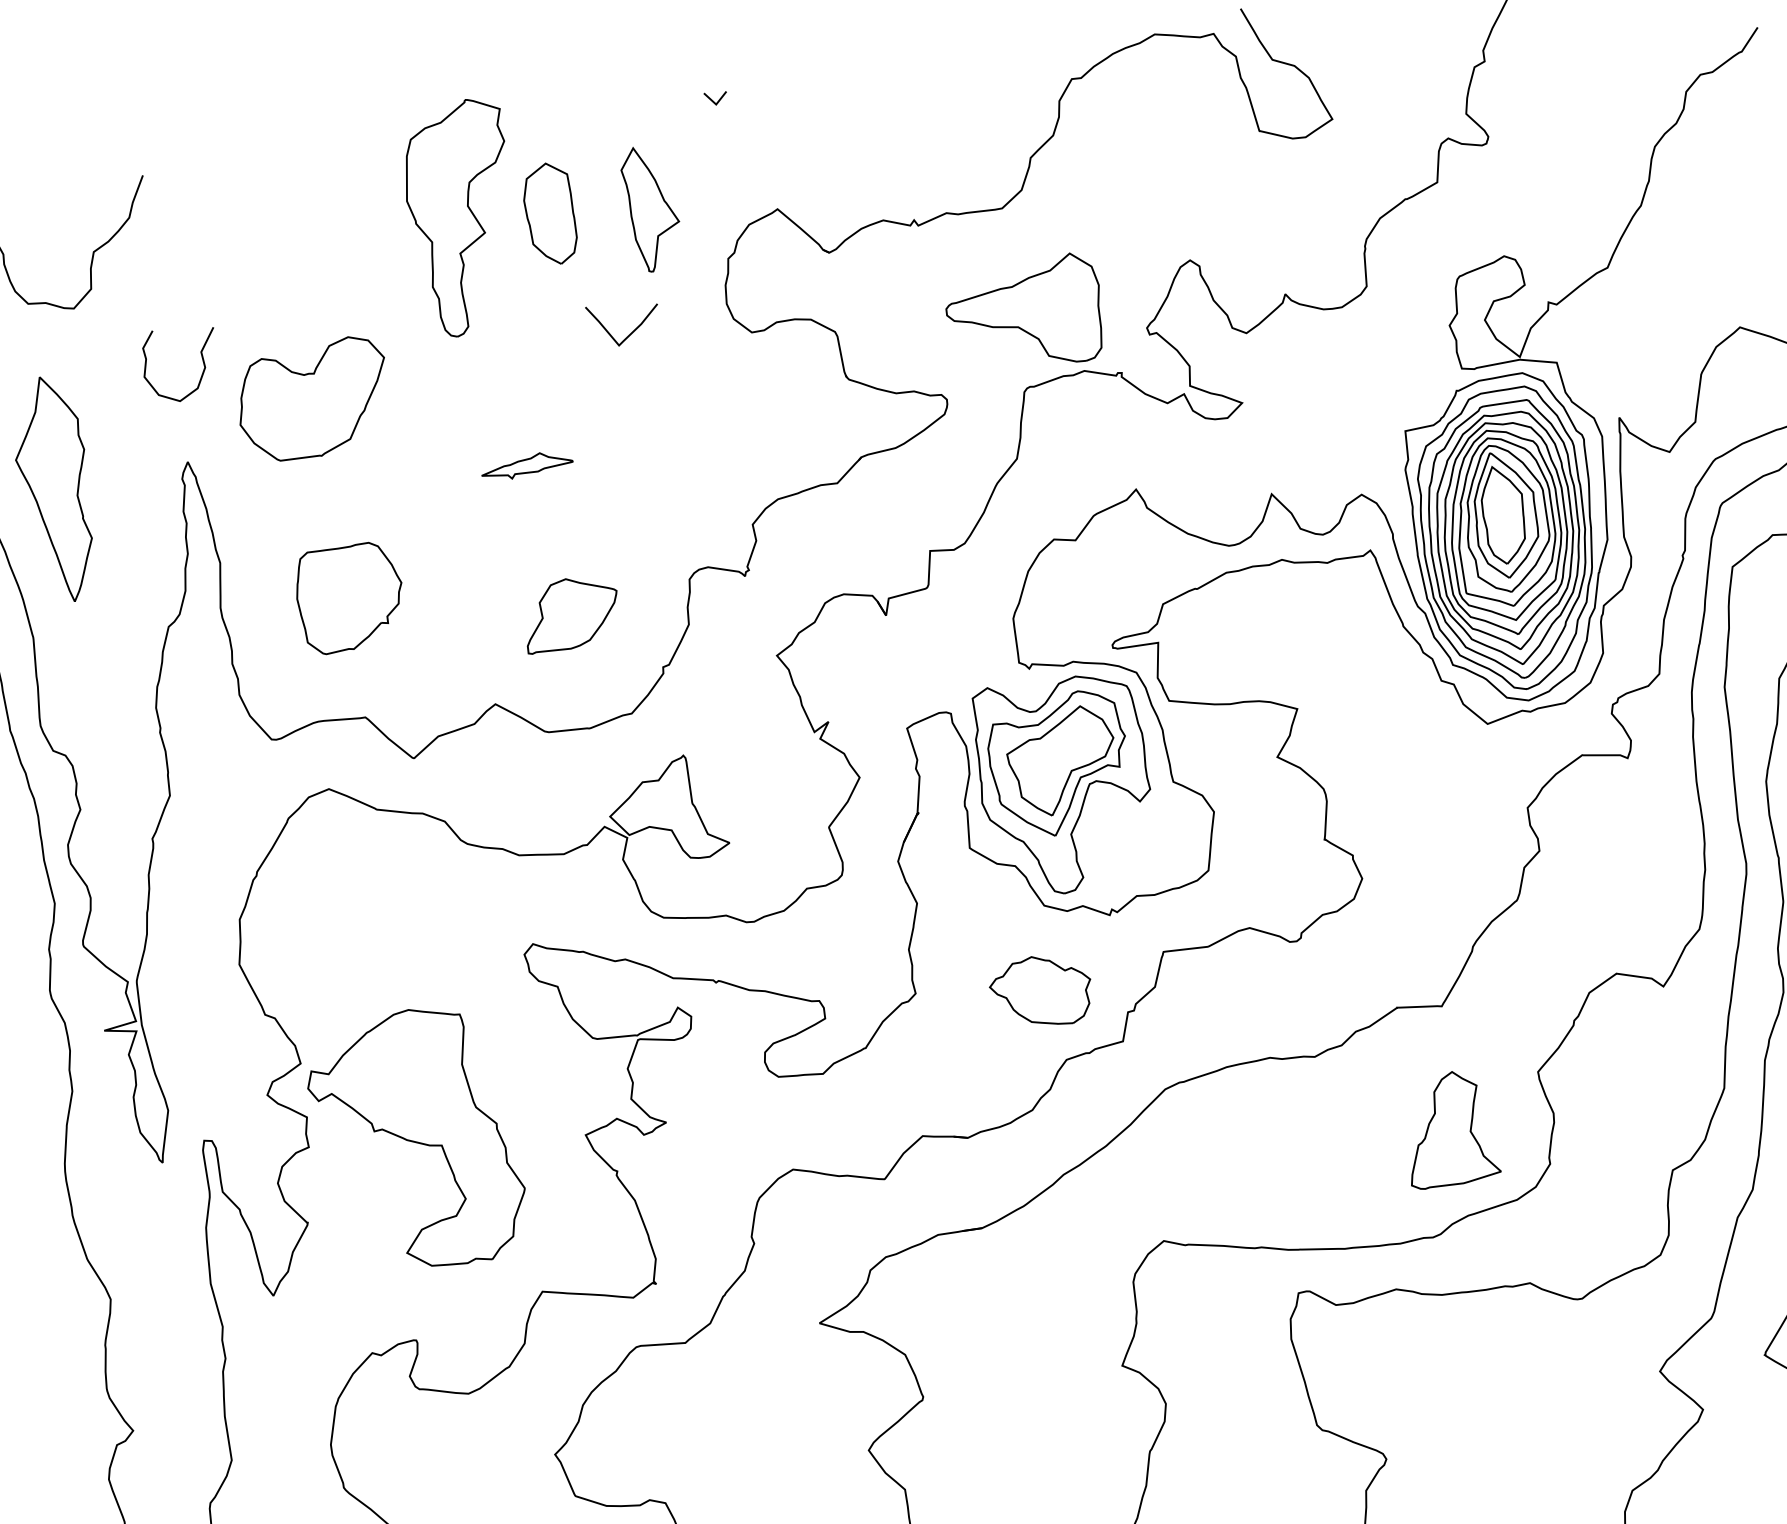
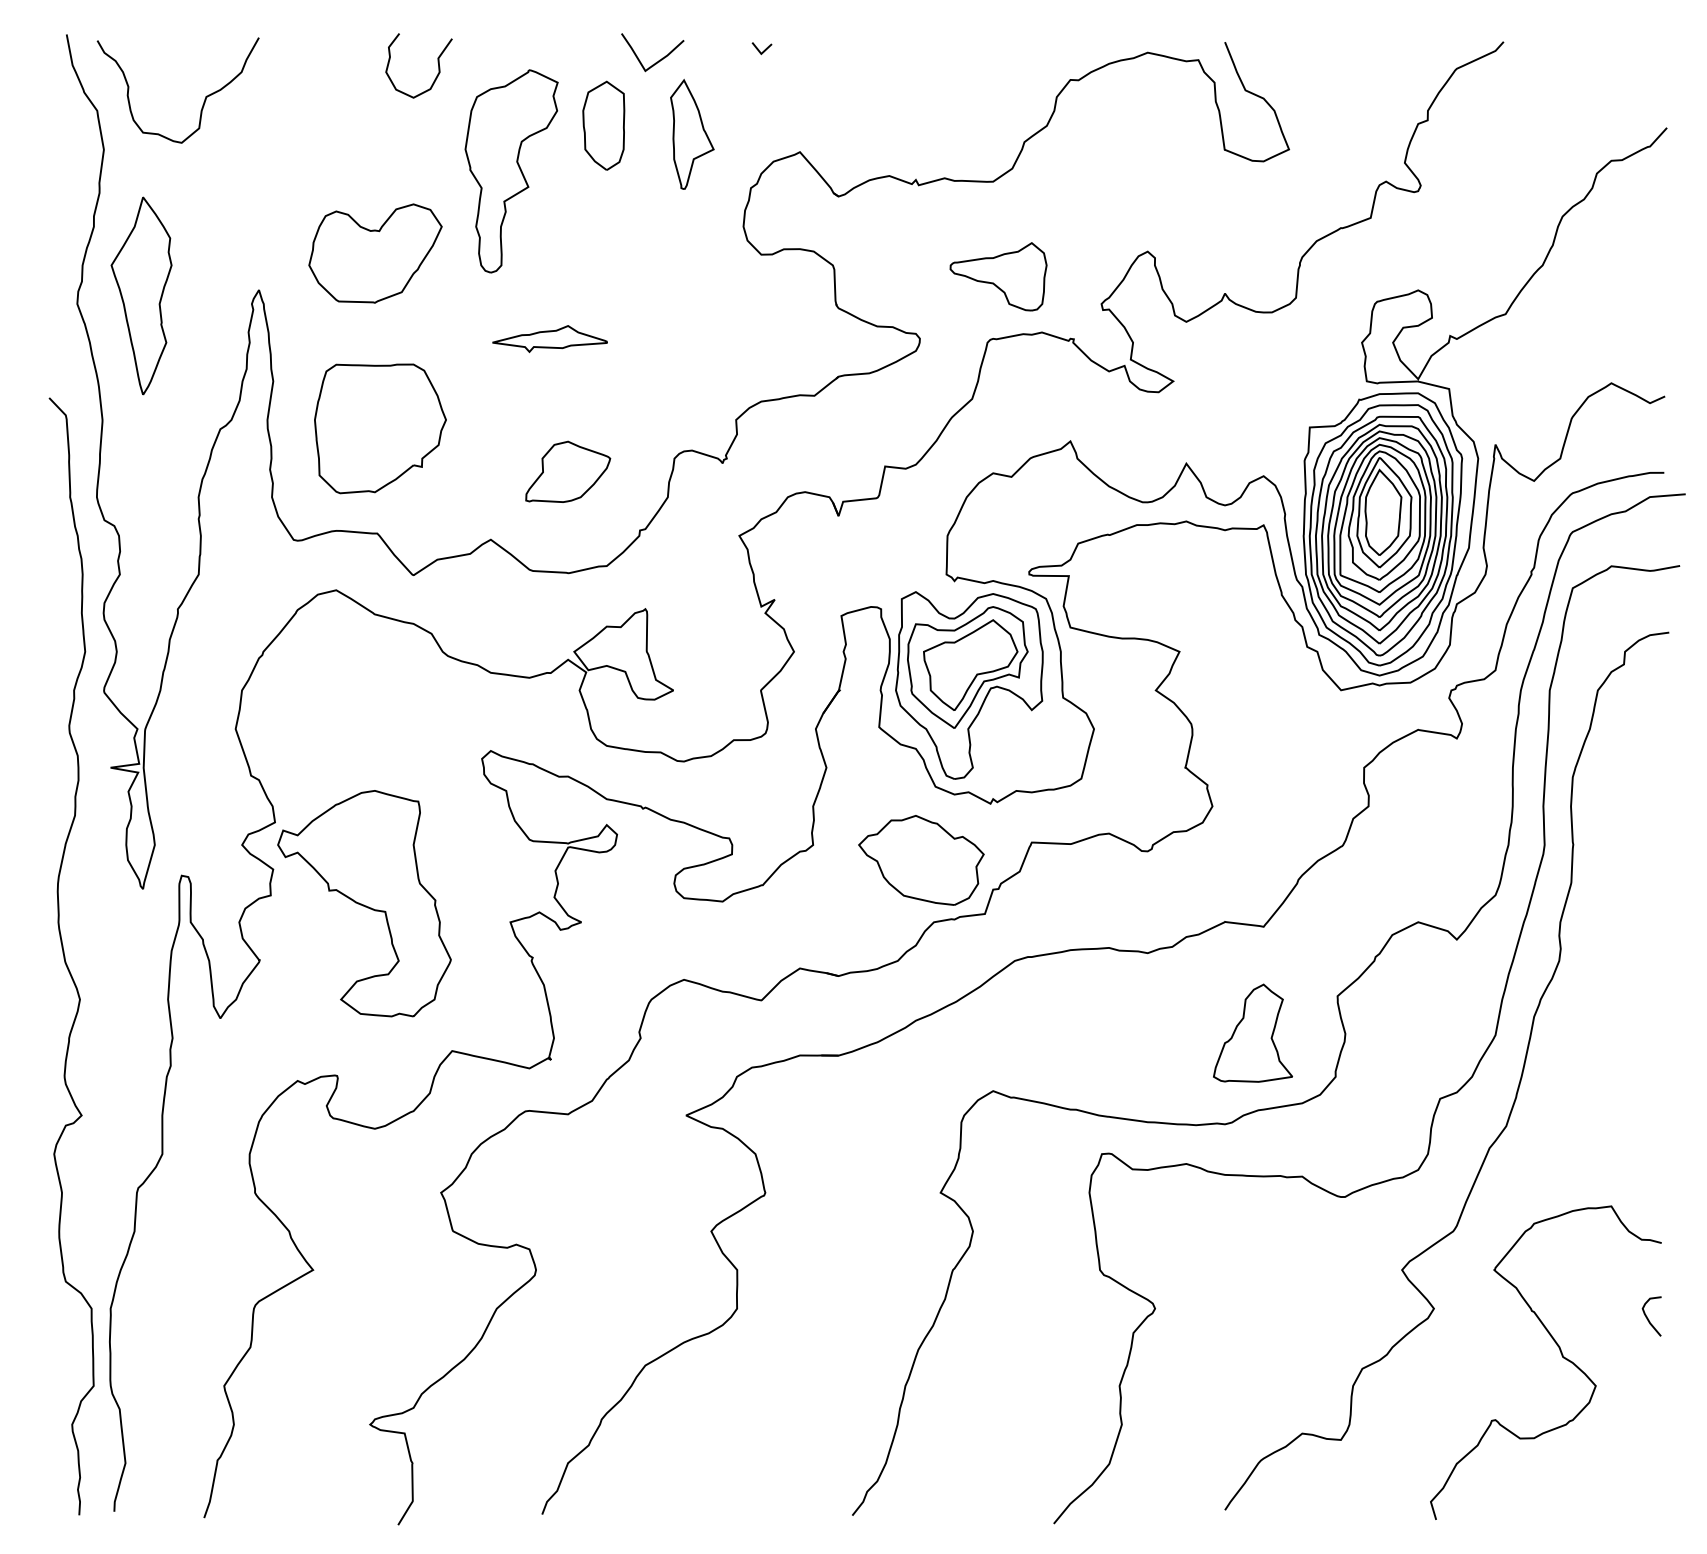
part: (463, 218) -> (511, 171), moved
part: (1025, 315) -> (998, 276), size x0.71
curve: (633, 329) -> (659, 59), moved
curve: (201, 356) -> (437, 62), moved
part: (526, 465) -> (549, 338), size x1.43
part: (350, 597) -> (380, 428), size x1.43
part: (1041, 991) -> (921, 860), size x1.43

